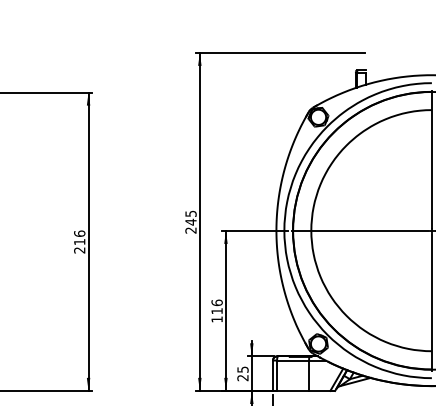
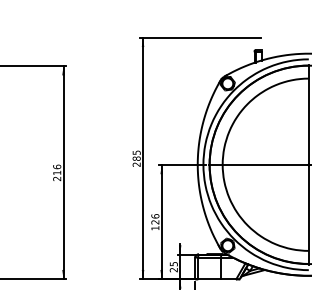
text: (190, 221) -> (136, 158), 245 -> 285
text: (216, 311) -> (154, 222), 116 -> 126

